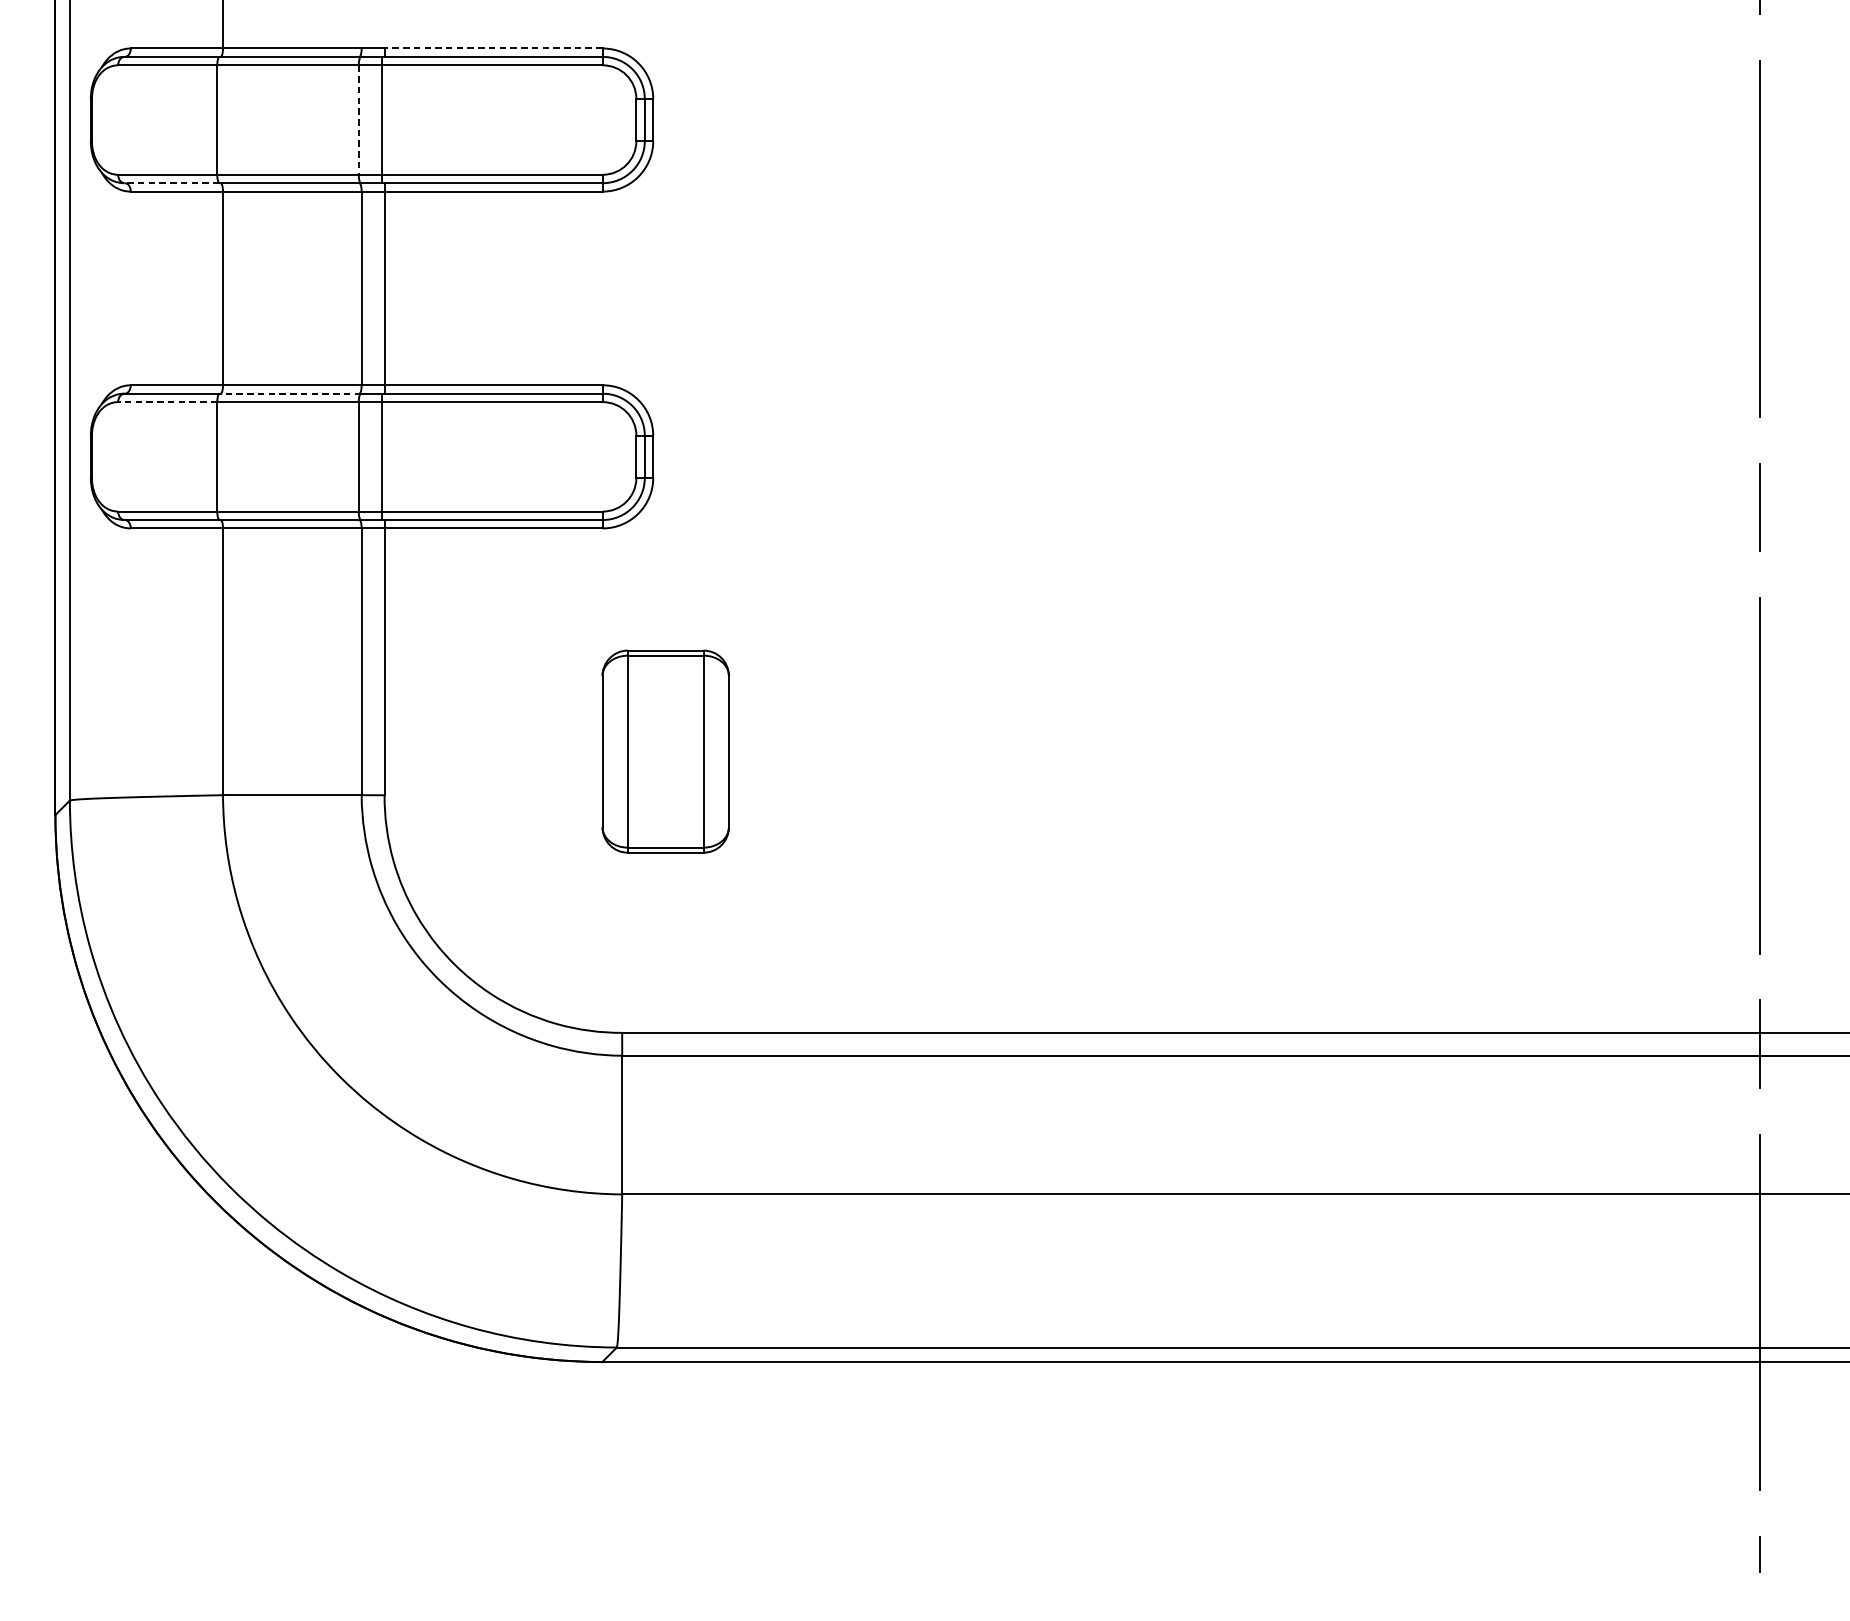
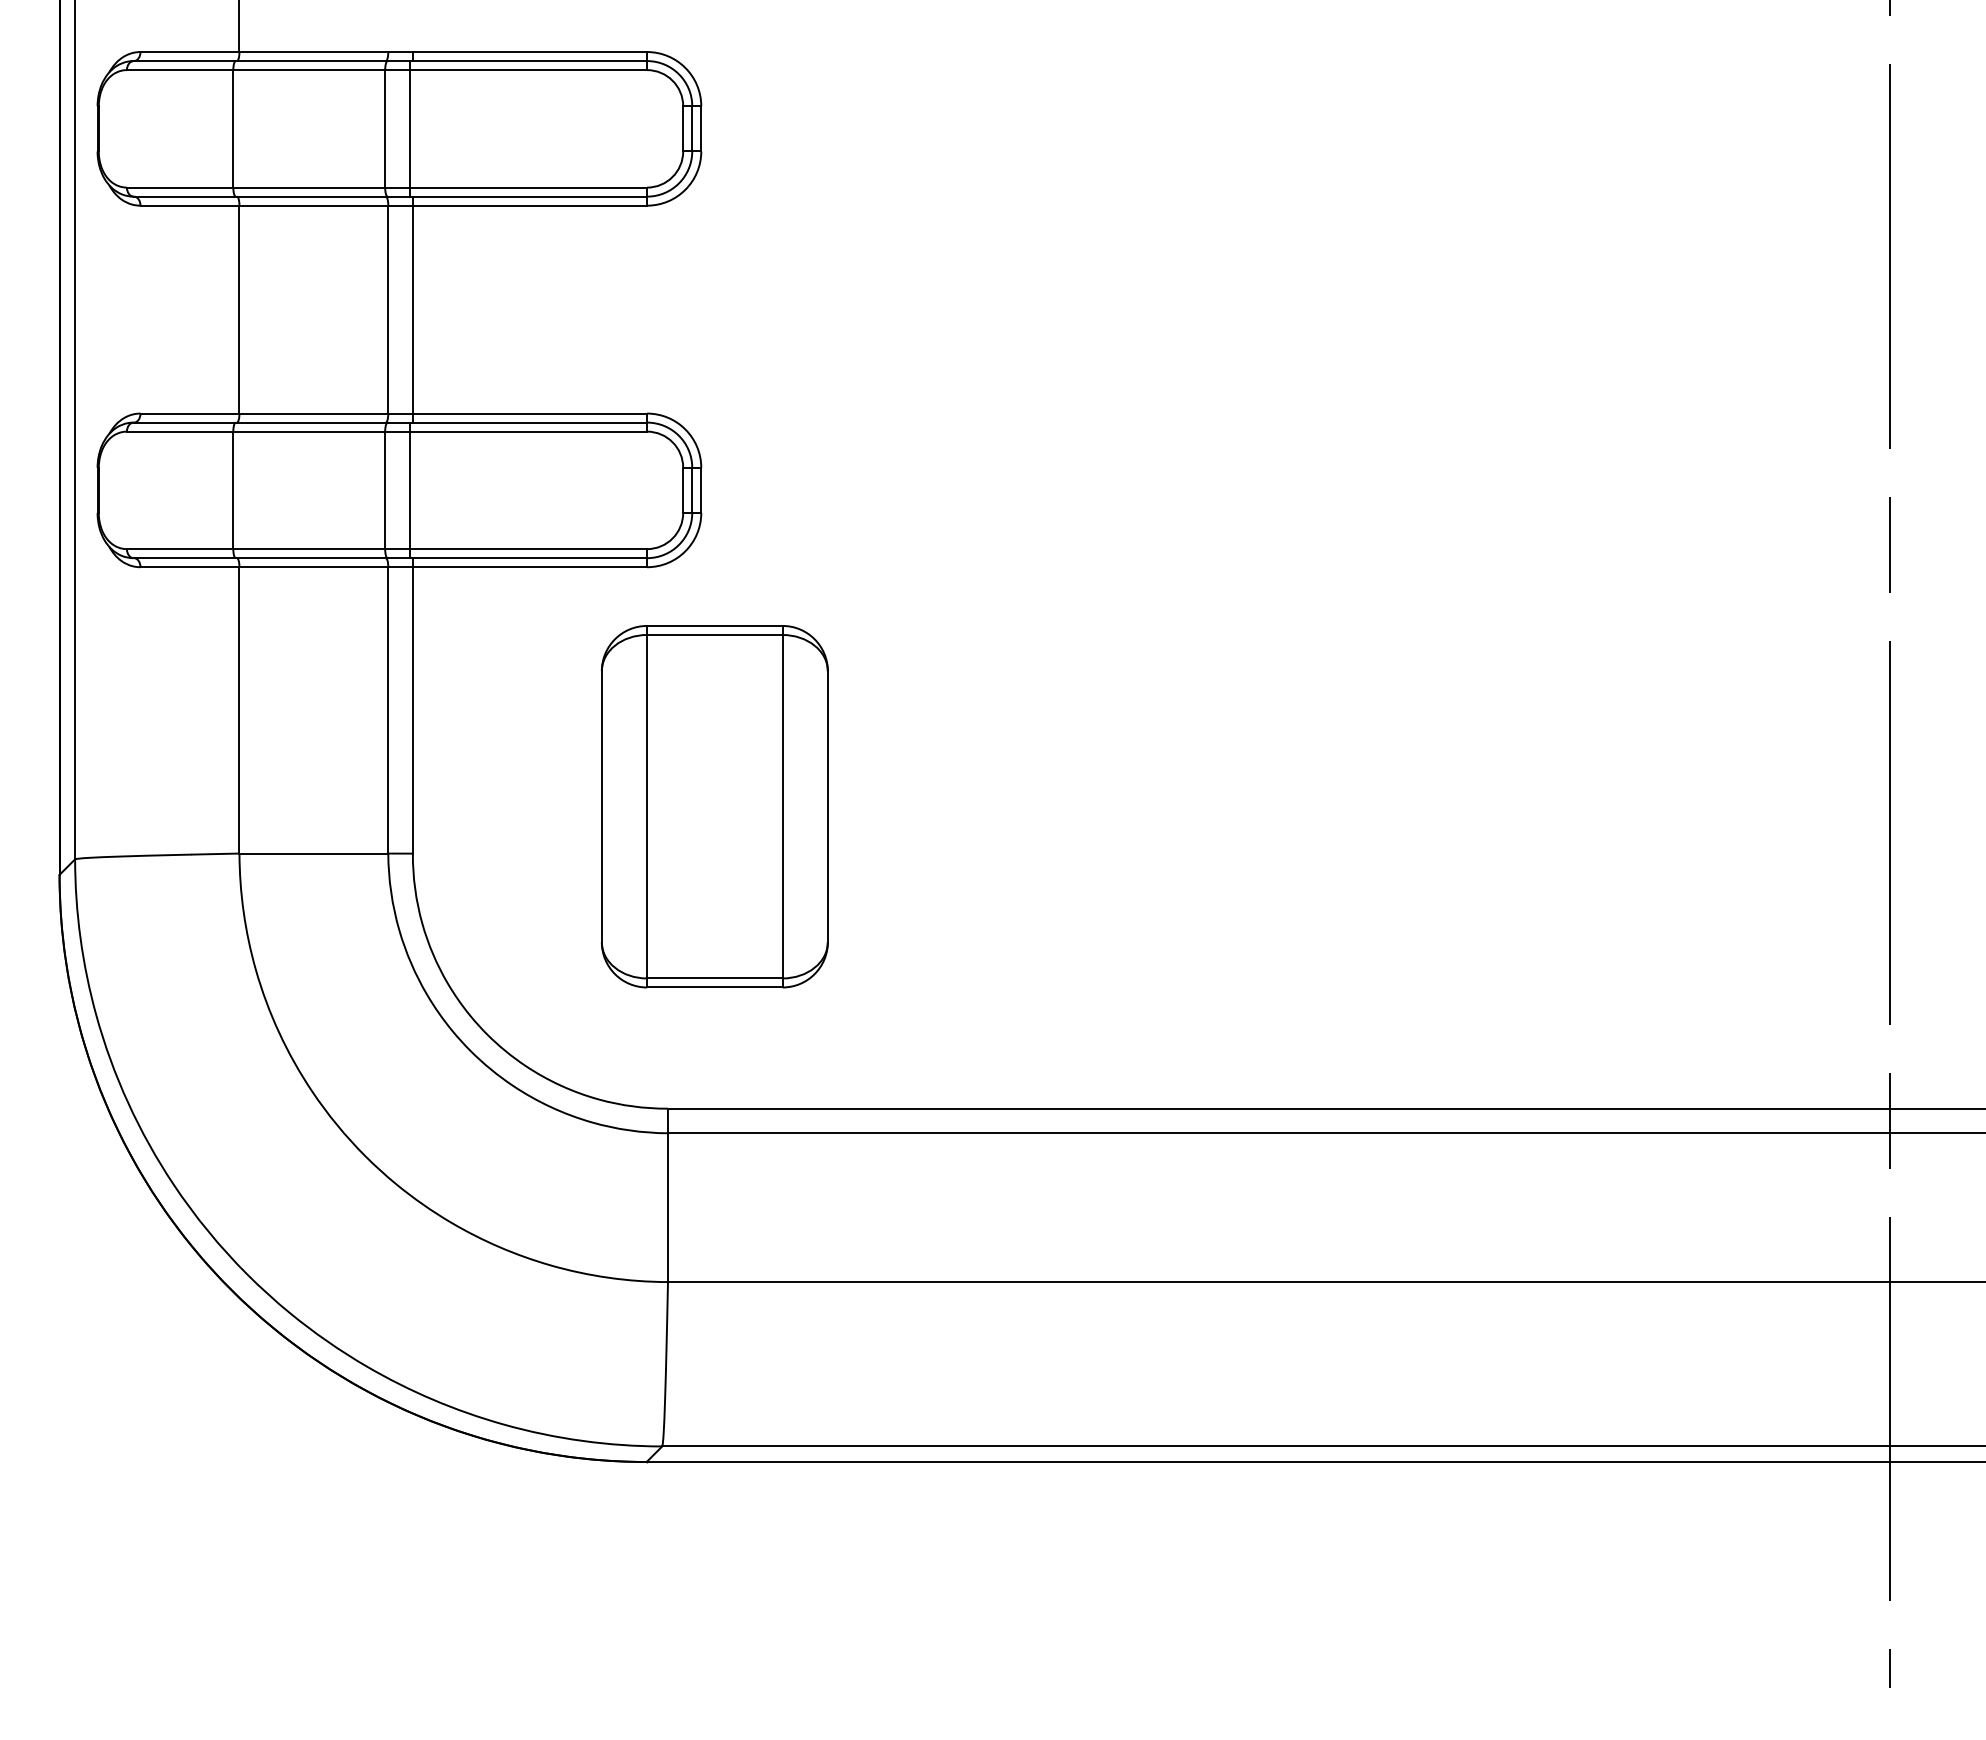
line: (493, 48) -> (529, 52), dashed -> solid
line: (359, 119) -> (385, 128), dashed -> solid
line: (171, 183) -> (184, 196), dashed -> solid
line: (290, 393) -> (311, 422), dashed -> solid
line: (167, 401) -> (179, 431), dashed -> solid
part: (665, 751) -> (714, 806), size x1.67

